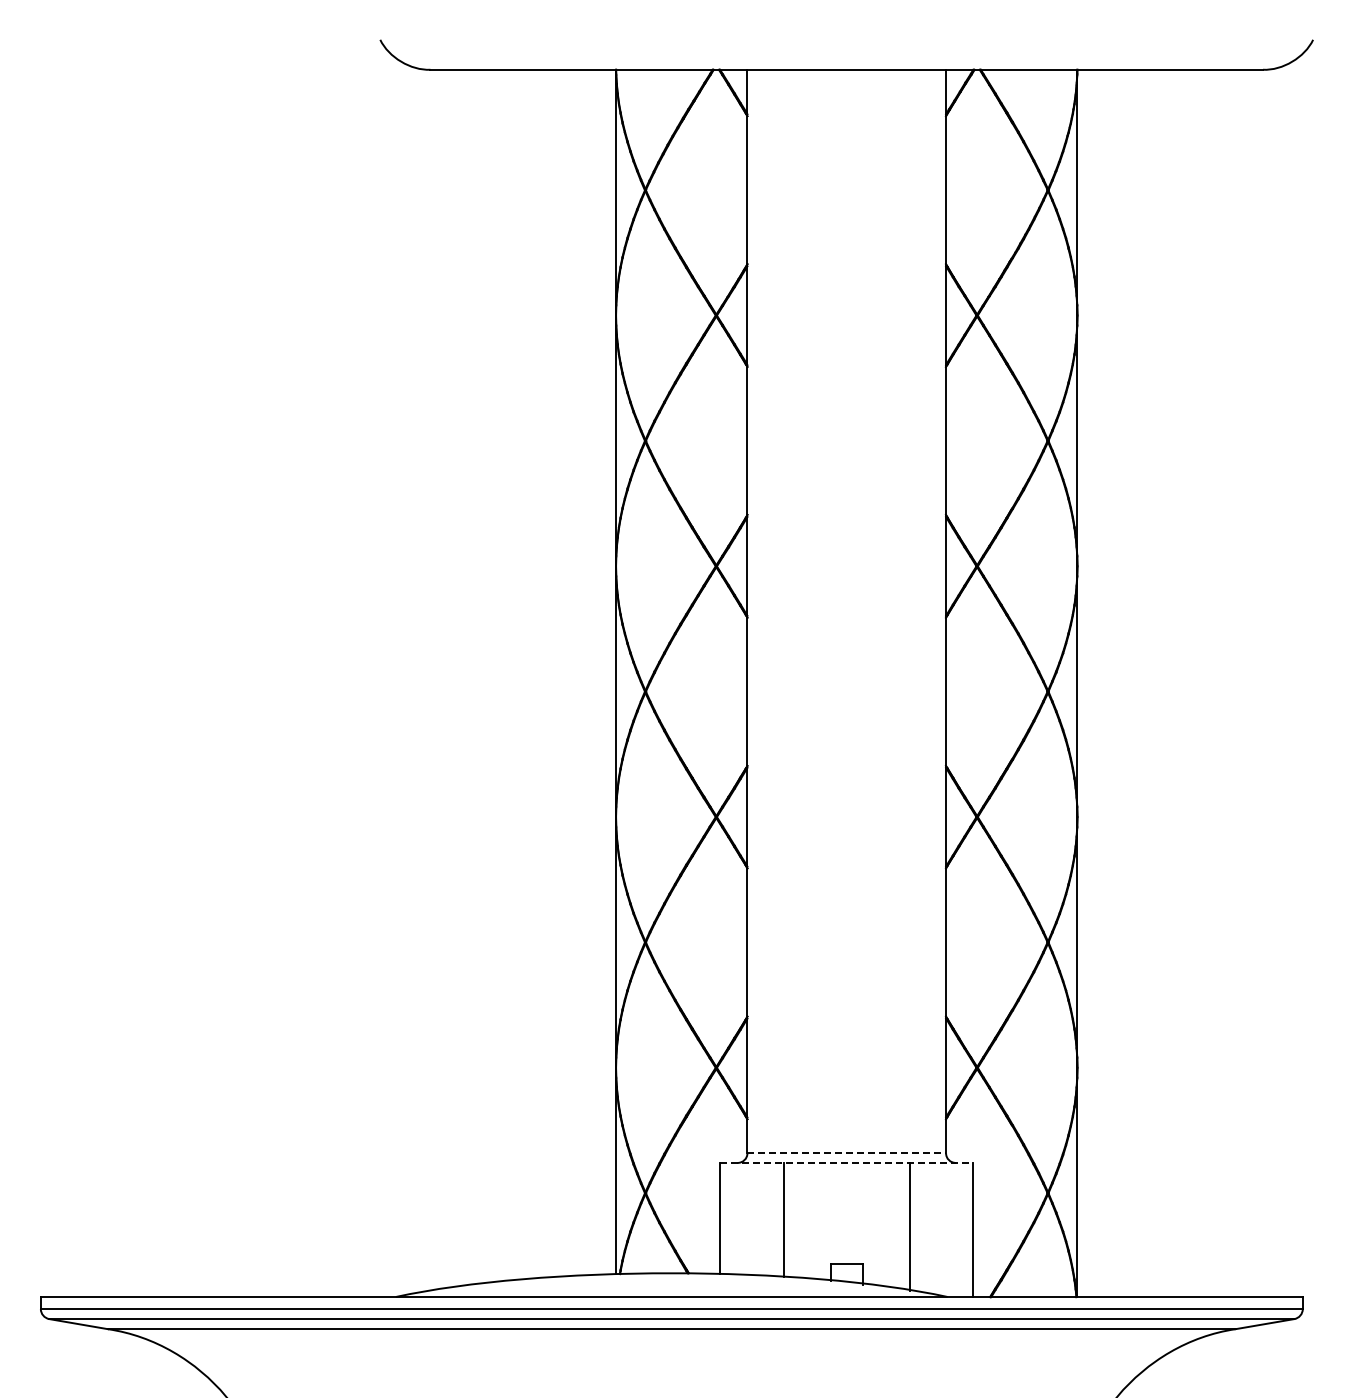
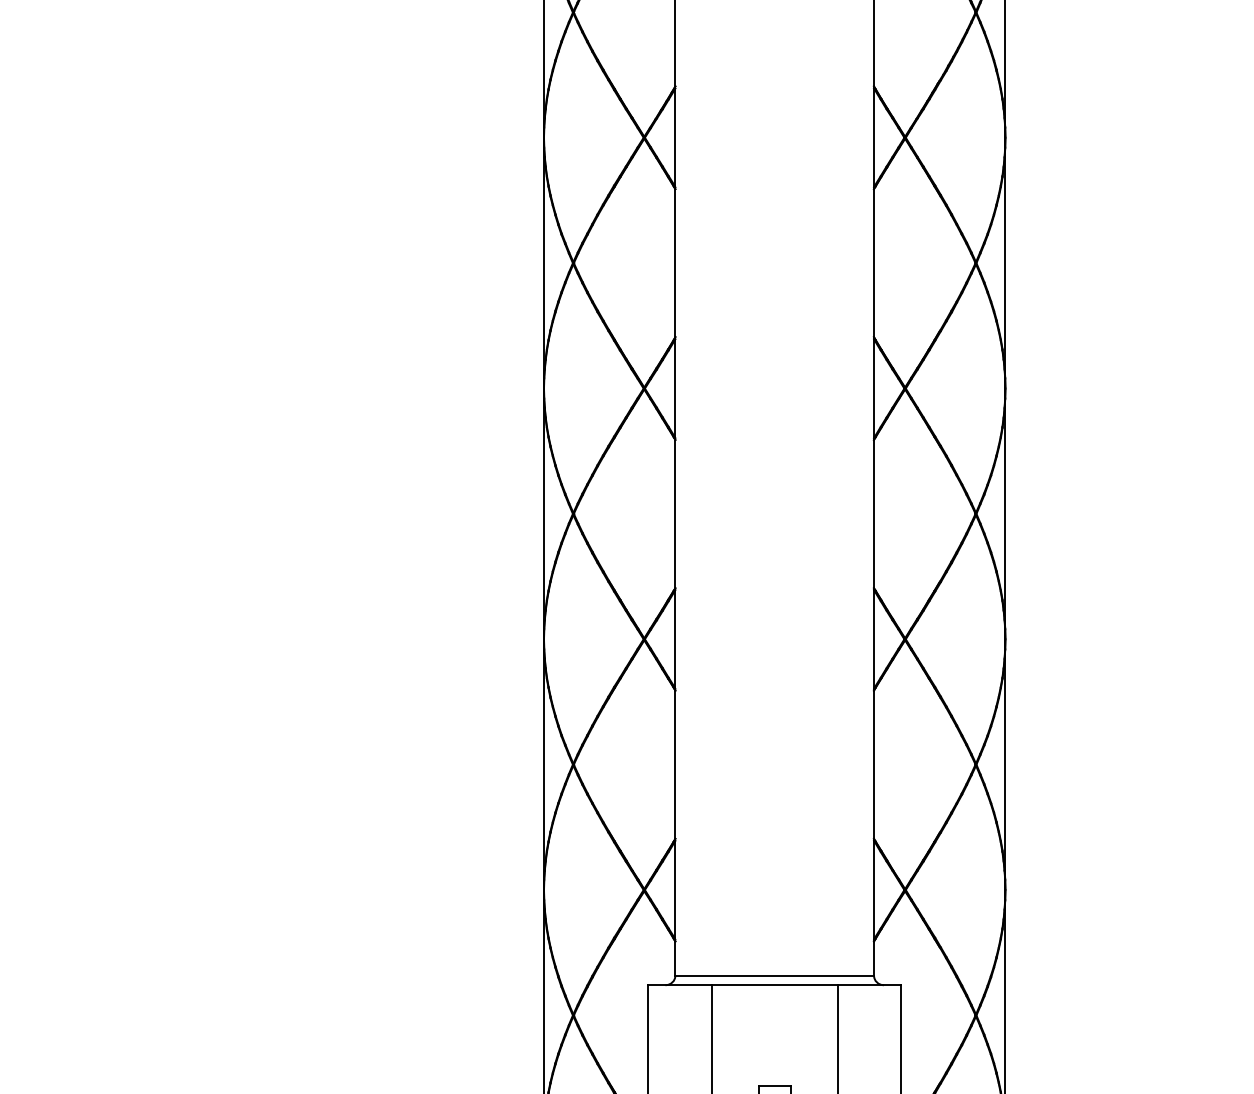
line: (847, 1153) -> (775, 975), dashed -> solid
line: (847, 1162) -> (775, 984), dashed -> solid

